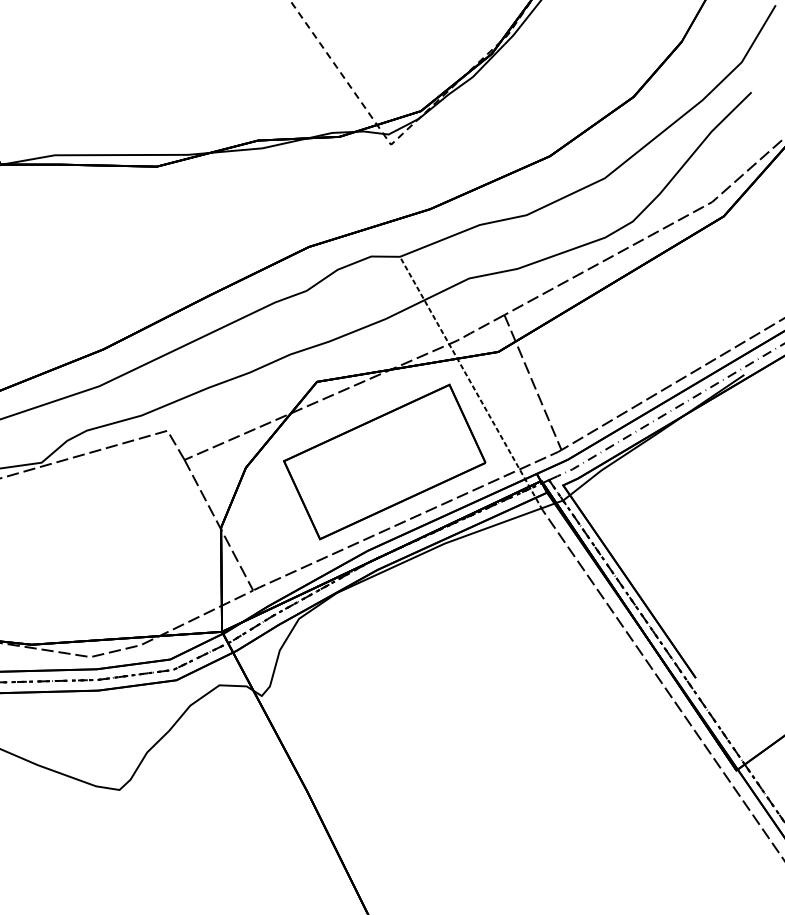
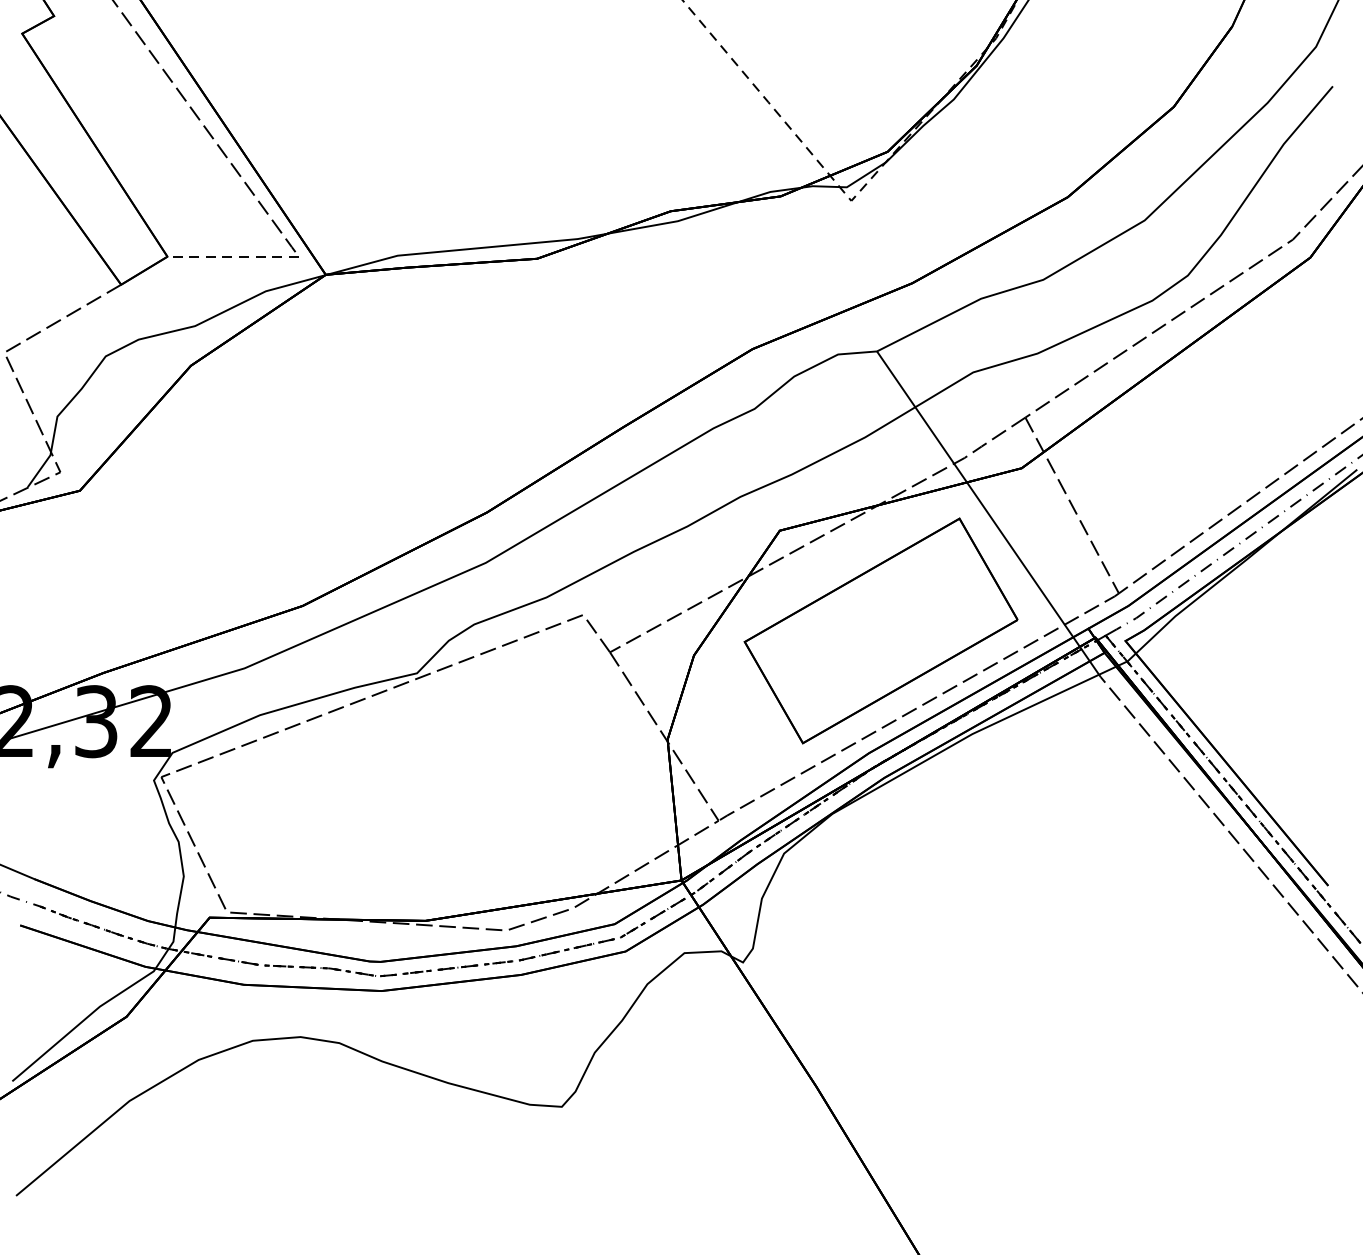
line: (471, 383) -> (988, 514), dashed -> solid

